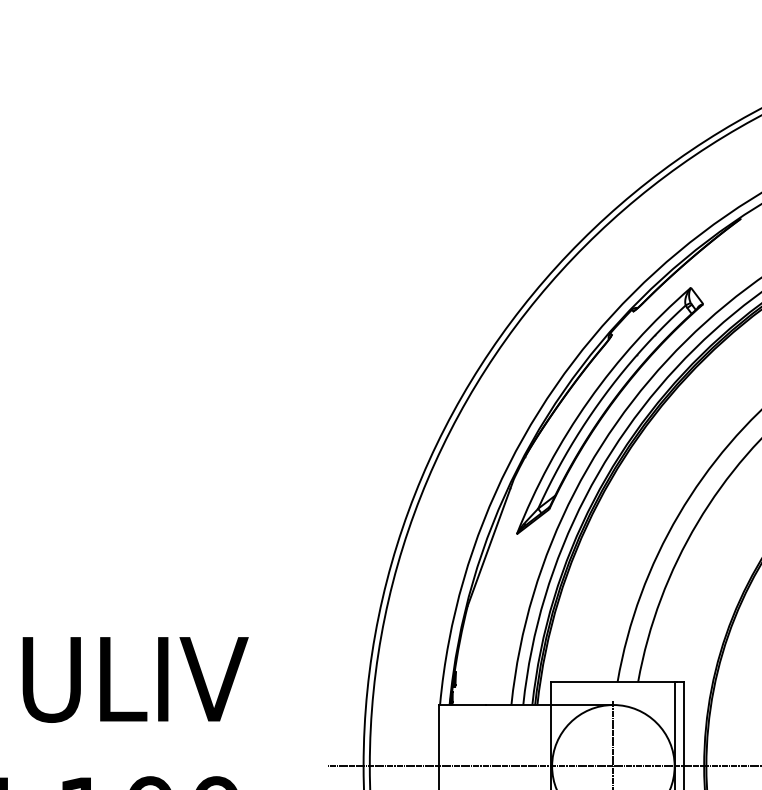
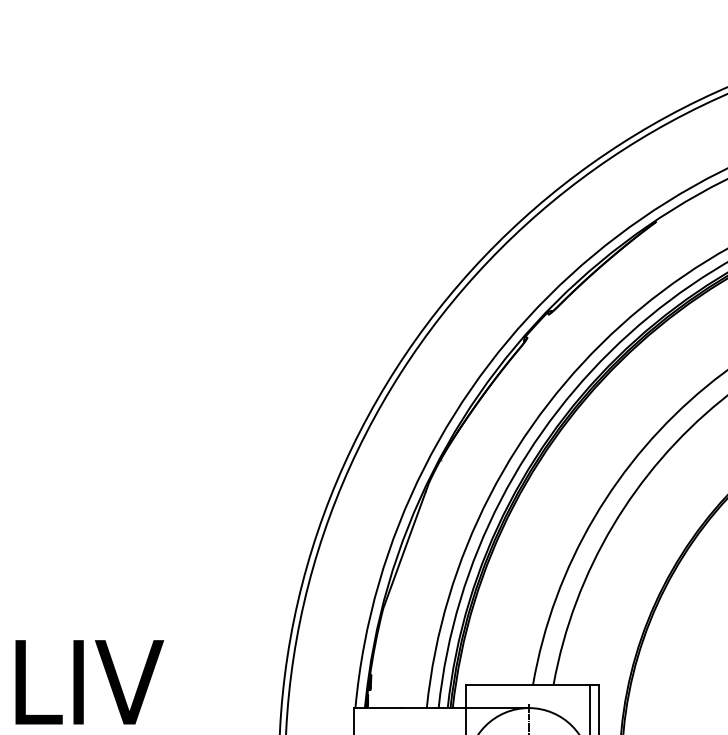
part: (609, 410) -> (524, 413), removed

